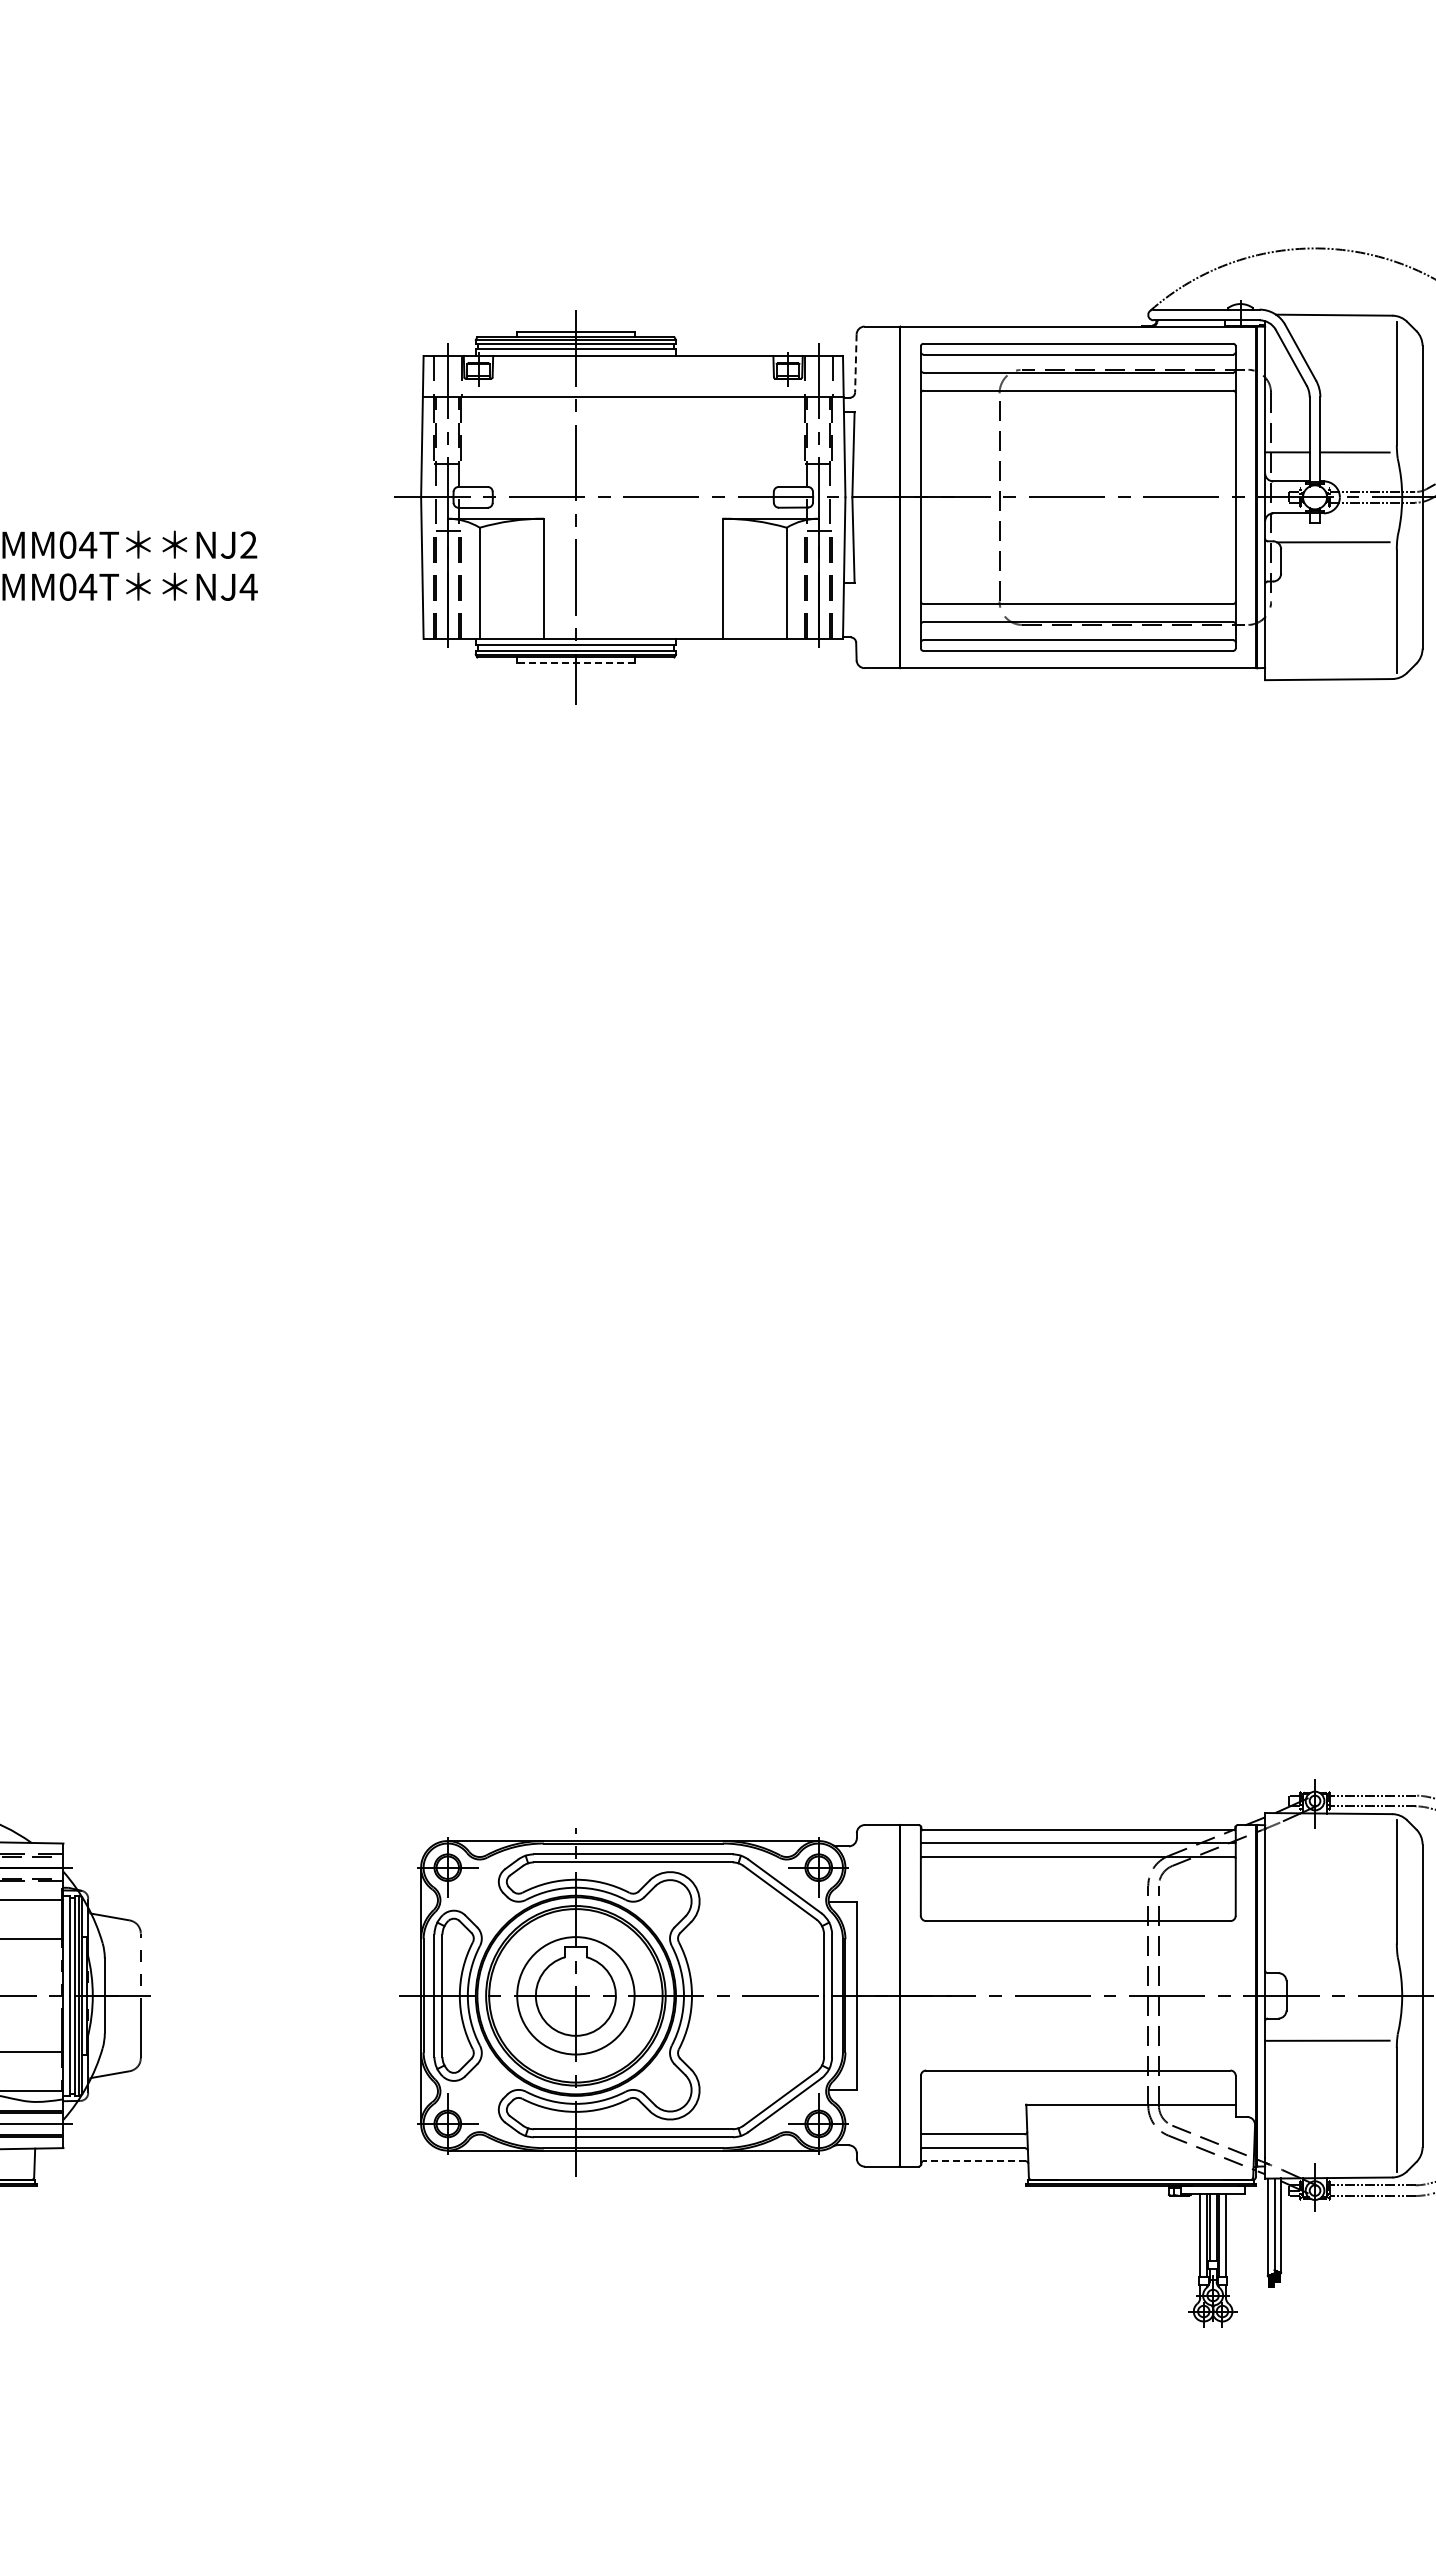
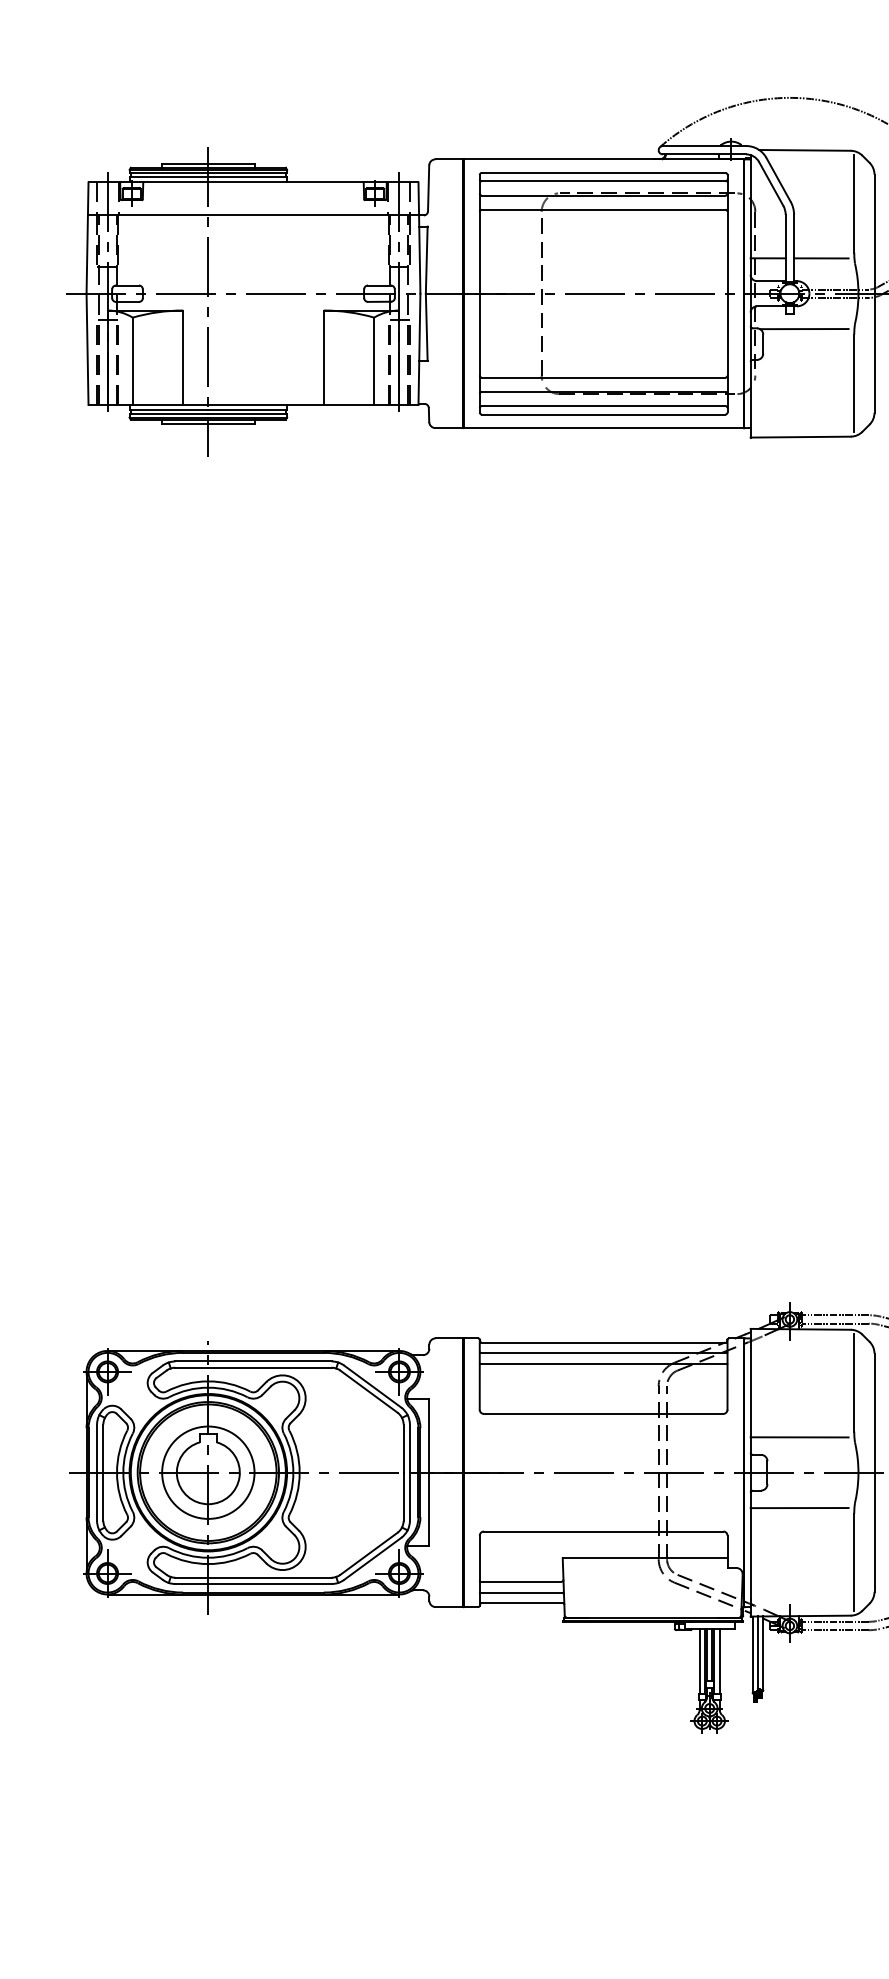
line: (855, 363) -> (428, 188), dashed -> solid
line: (575, 662) -> (208, 423), dashed -> solid
line: (1327, 1950) -> (799, 1437), added
line: (973, 2161) -> (521, 1603), dashed -> solid

